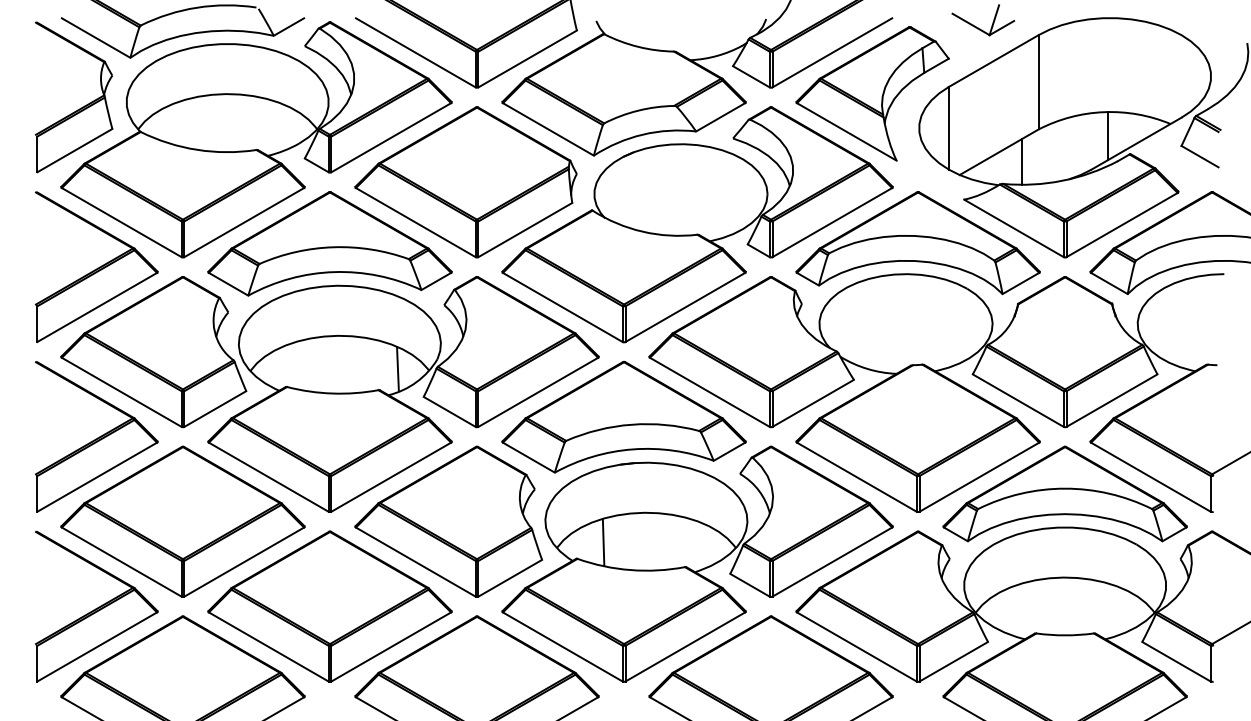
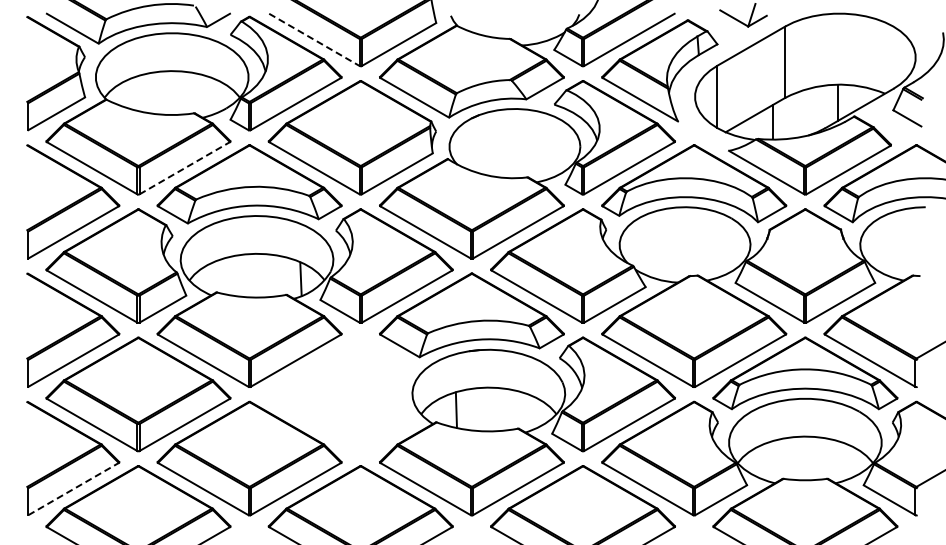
line: (415, 53) -> (314, 40), solid -> dashed
line: (245, 221) -> (185, 167), solid -> dashed
part: (447, 521) -> (338, 394), removed
line: (98, 646) -> (74, 488), solid -> dashed

